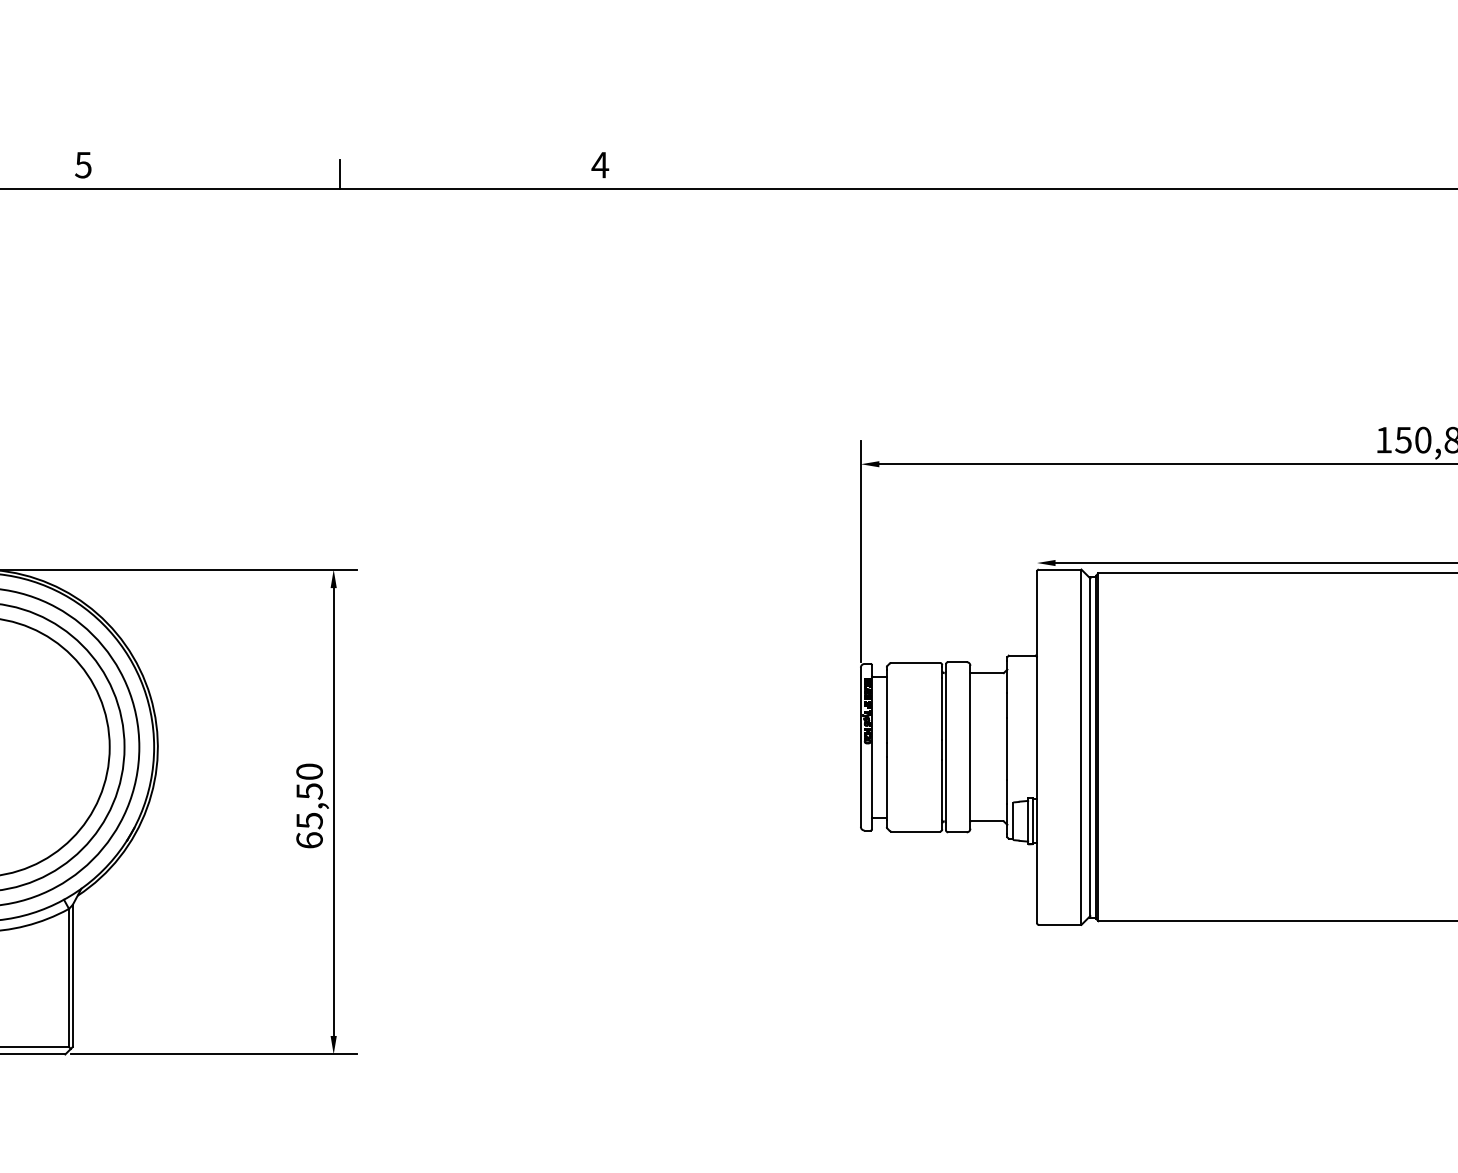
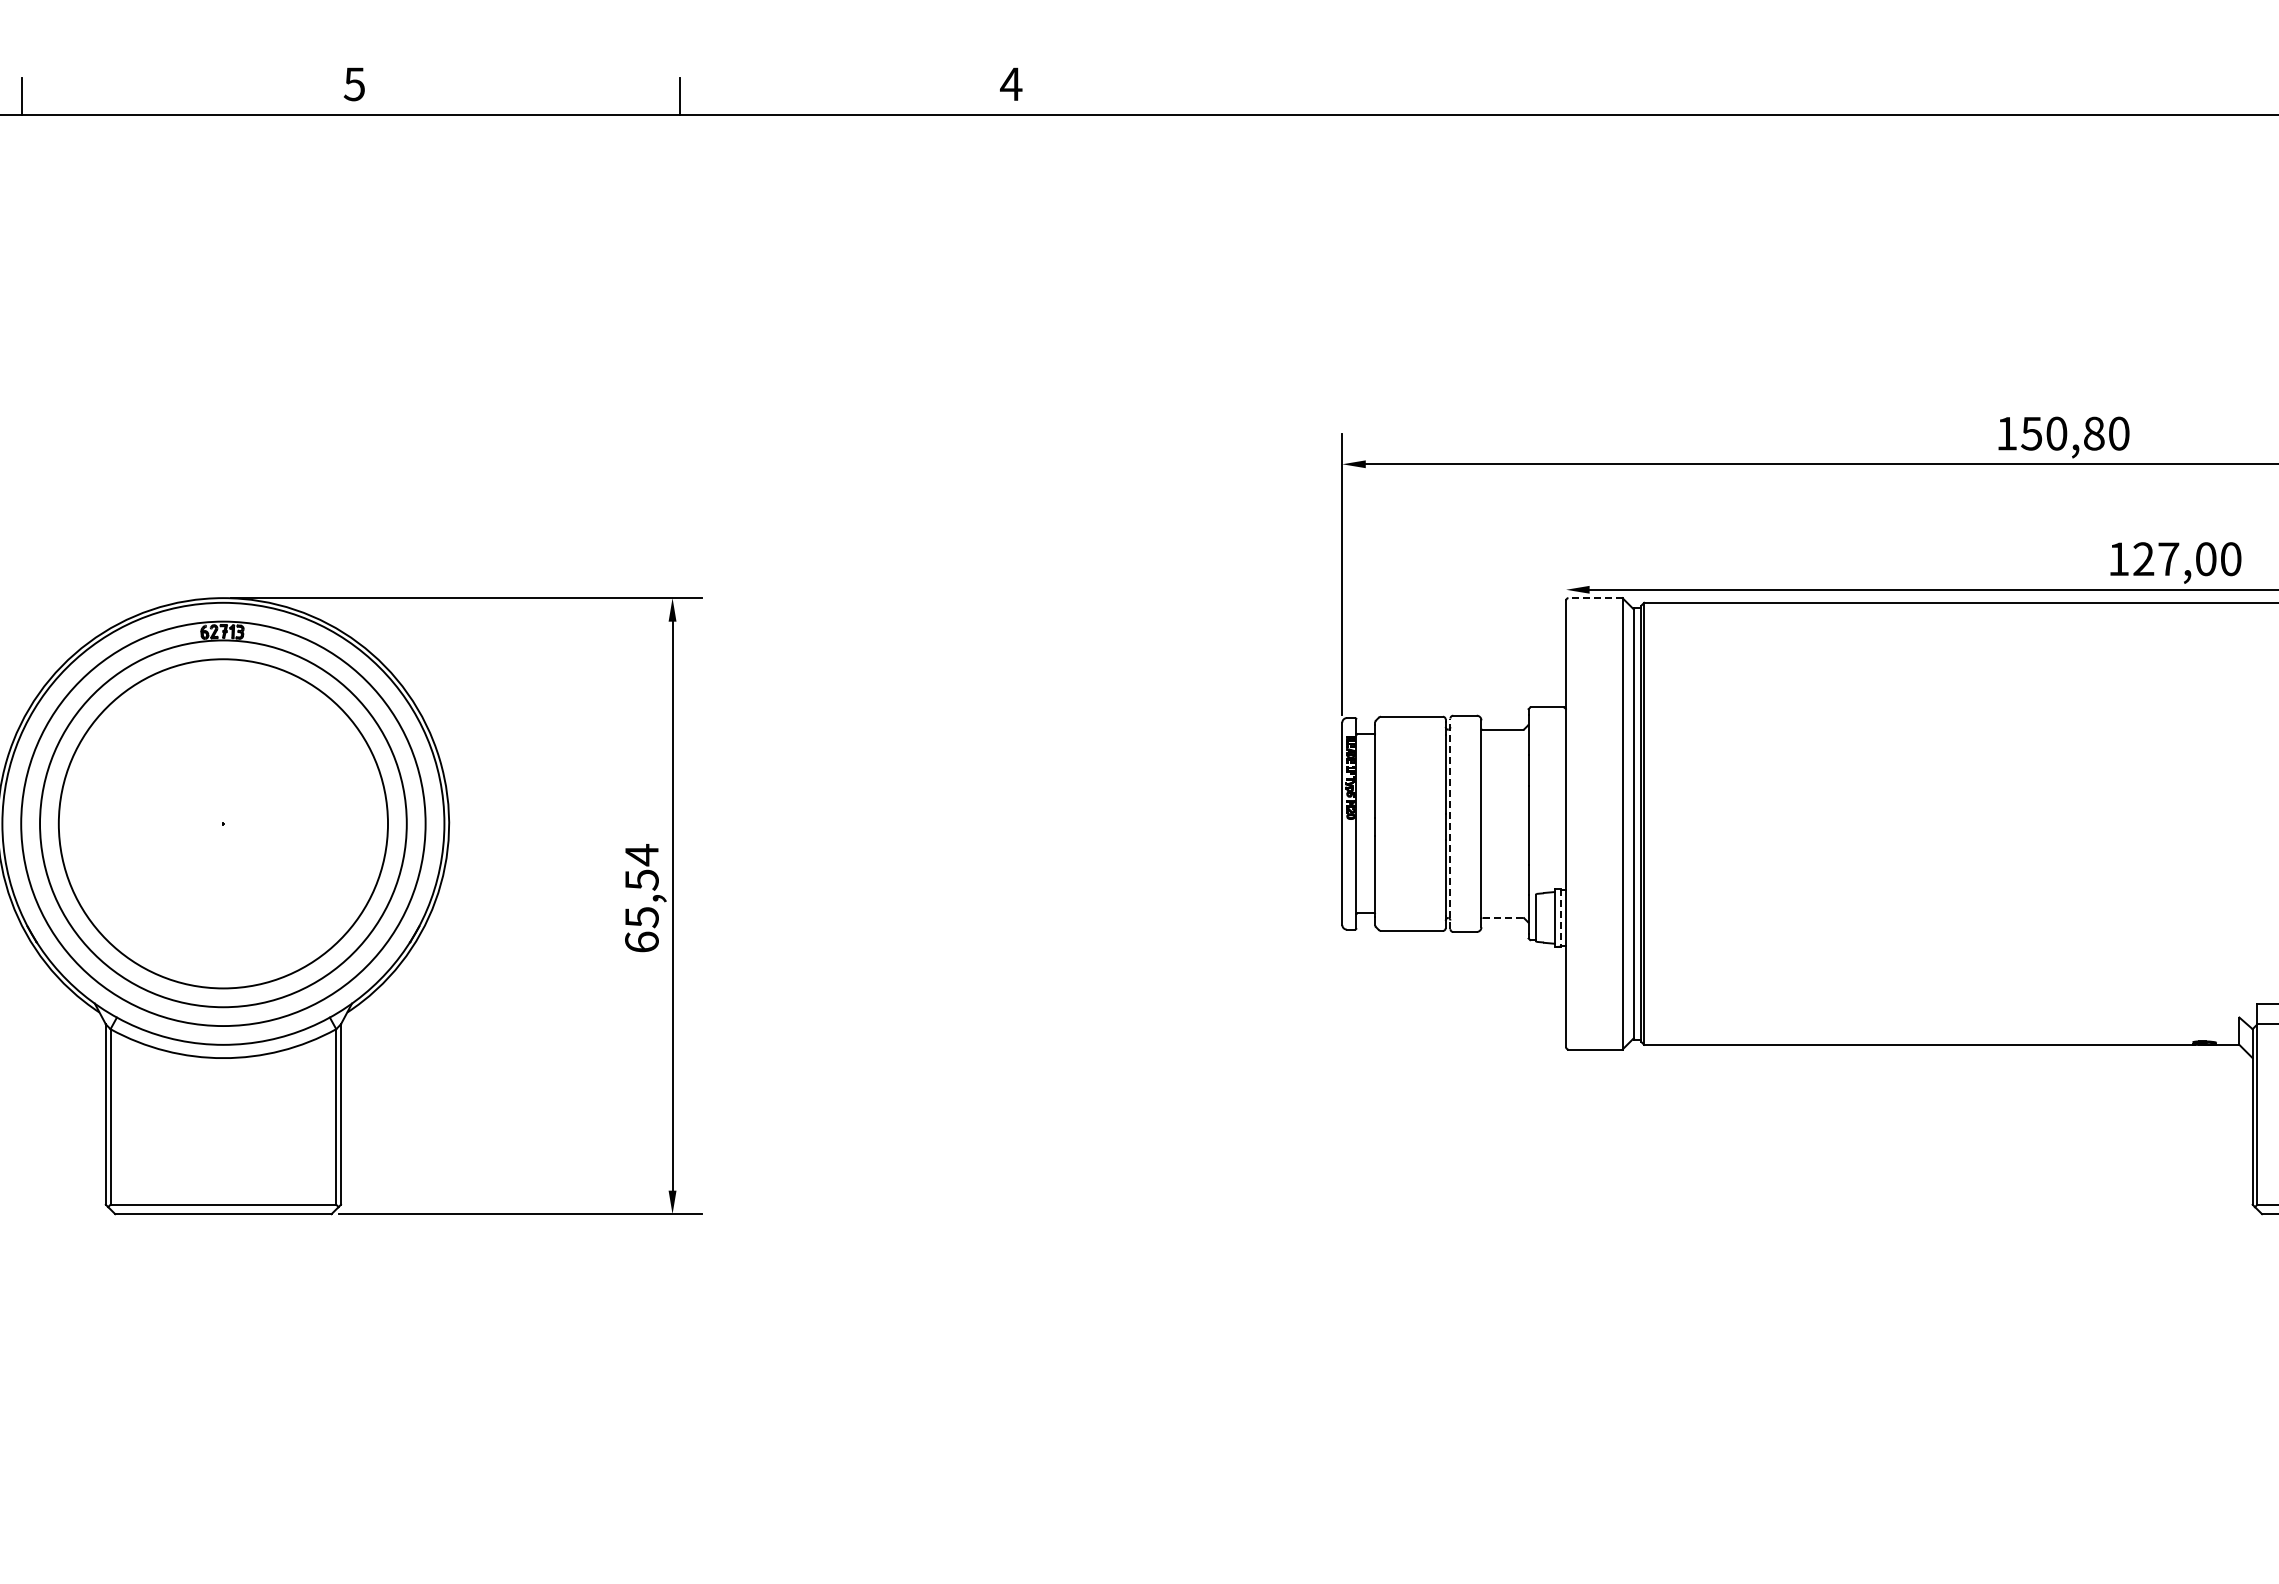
line: (1060, 569) -> (1595, 598), solid -> dashed
line: (946, 746) -> (1450, 823), solid -> dashed
text: (309, 772) -> (641, 855), 65,50 -> 65,54
line: (986, 820) -> (1502, 917), solid -> dashed
line: (1033, 820) -> (1561, 917), solid -> dashed

